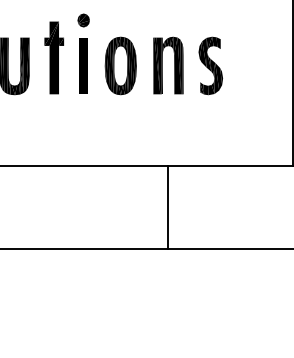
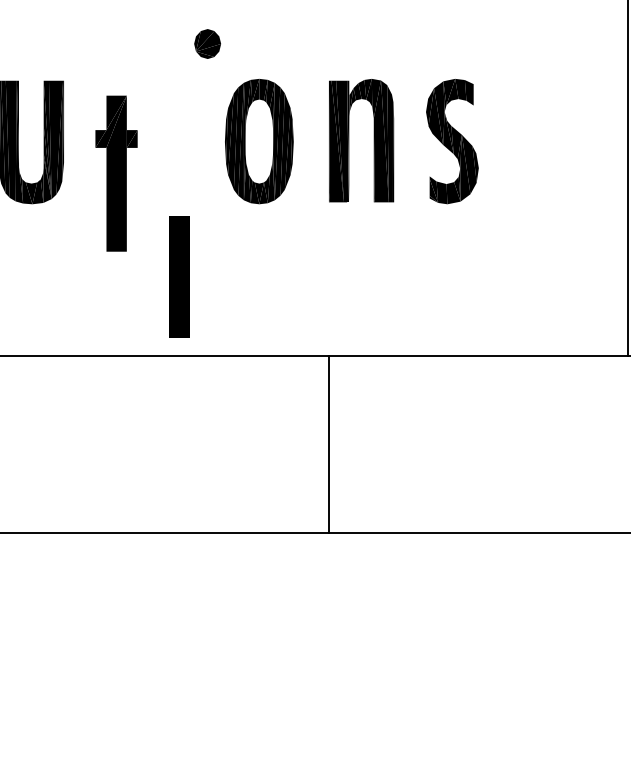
part: (83, 20) -> (207, 43), moved
part: (53, 57) -> (114, 172), moved
part: (83, 65) -> (179, 275), moved
line: (168, 206) -> (329, 442), moved

